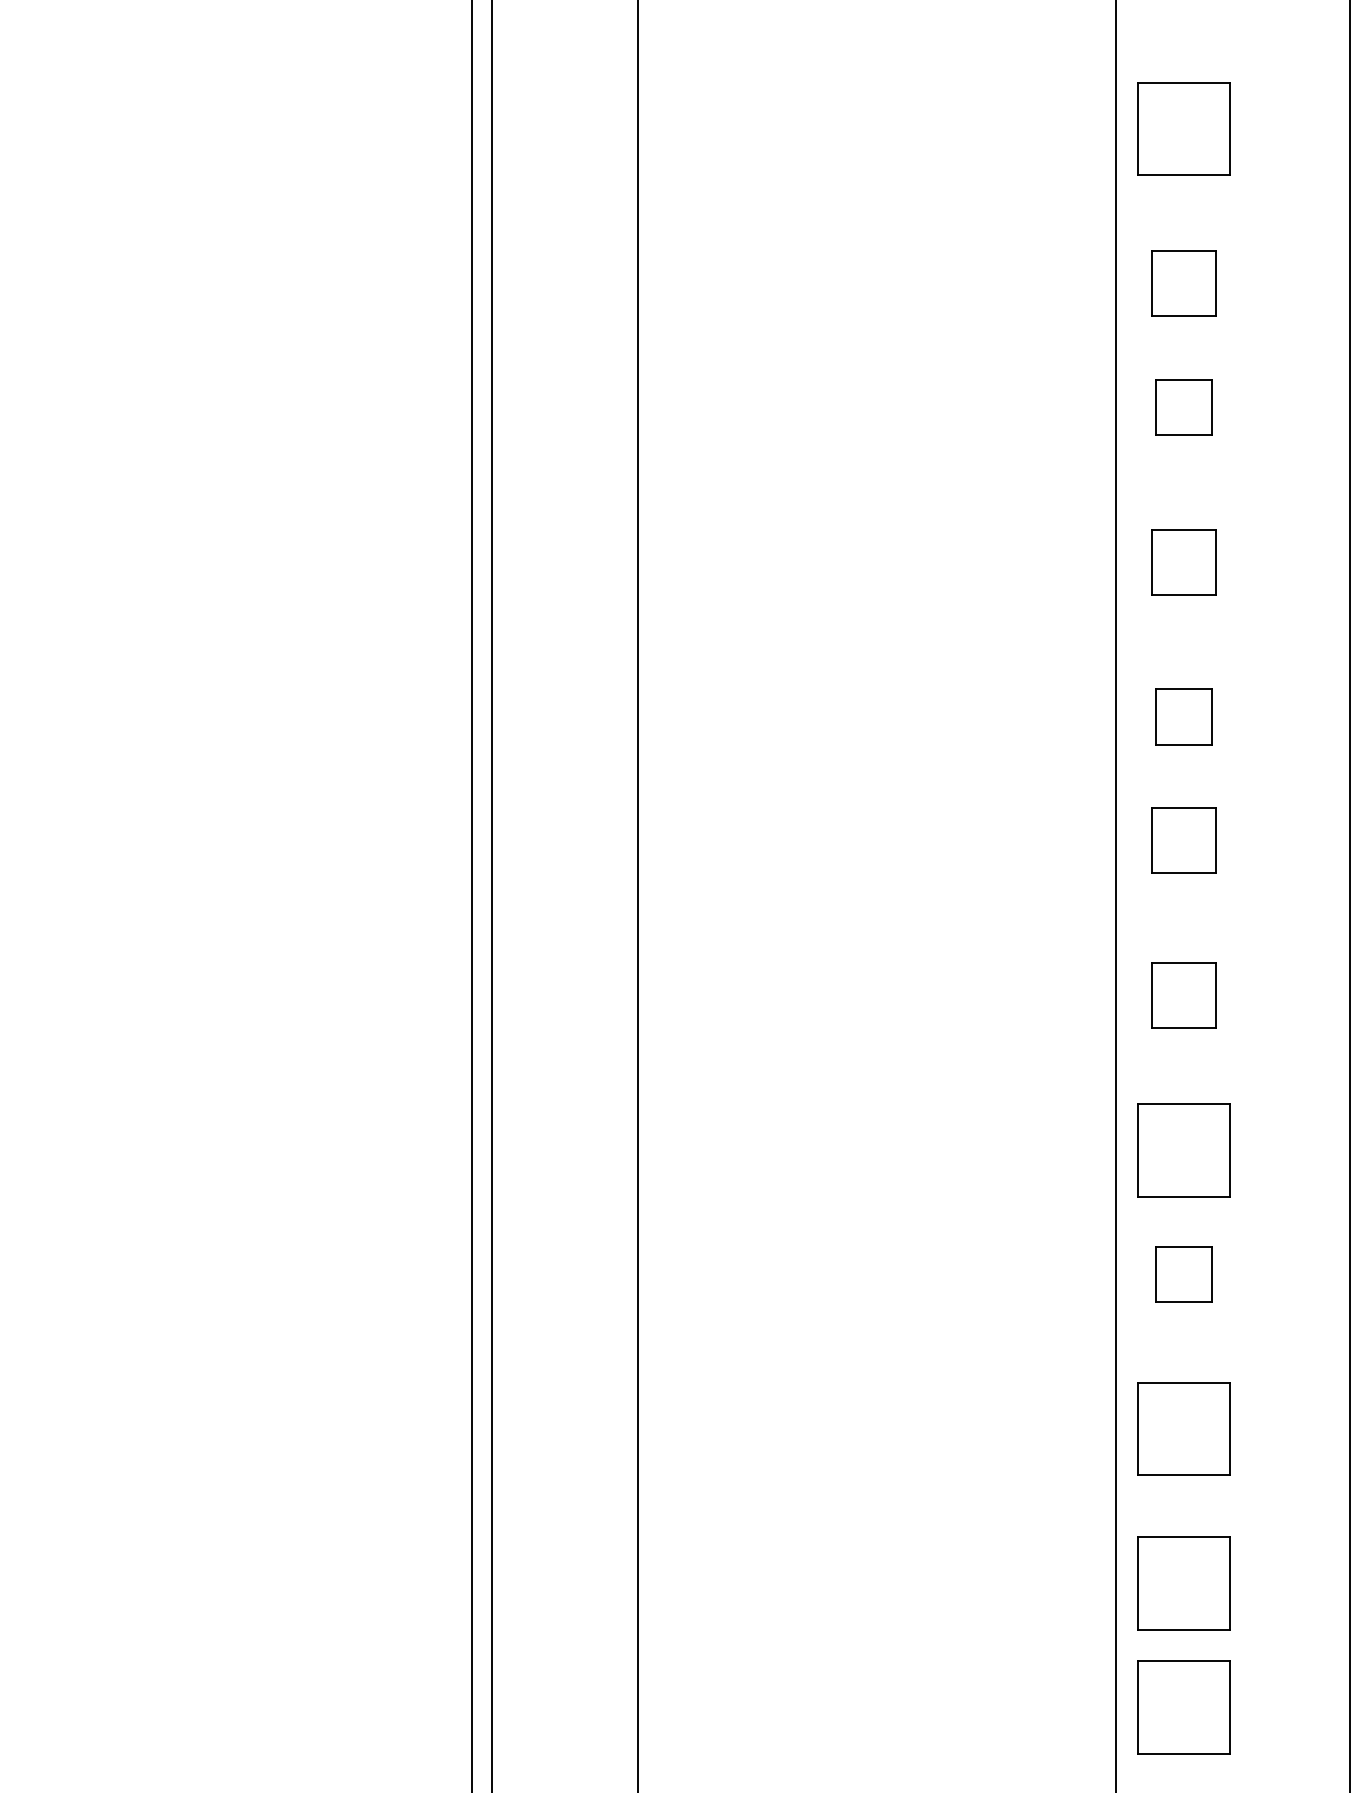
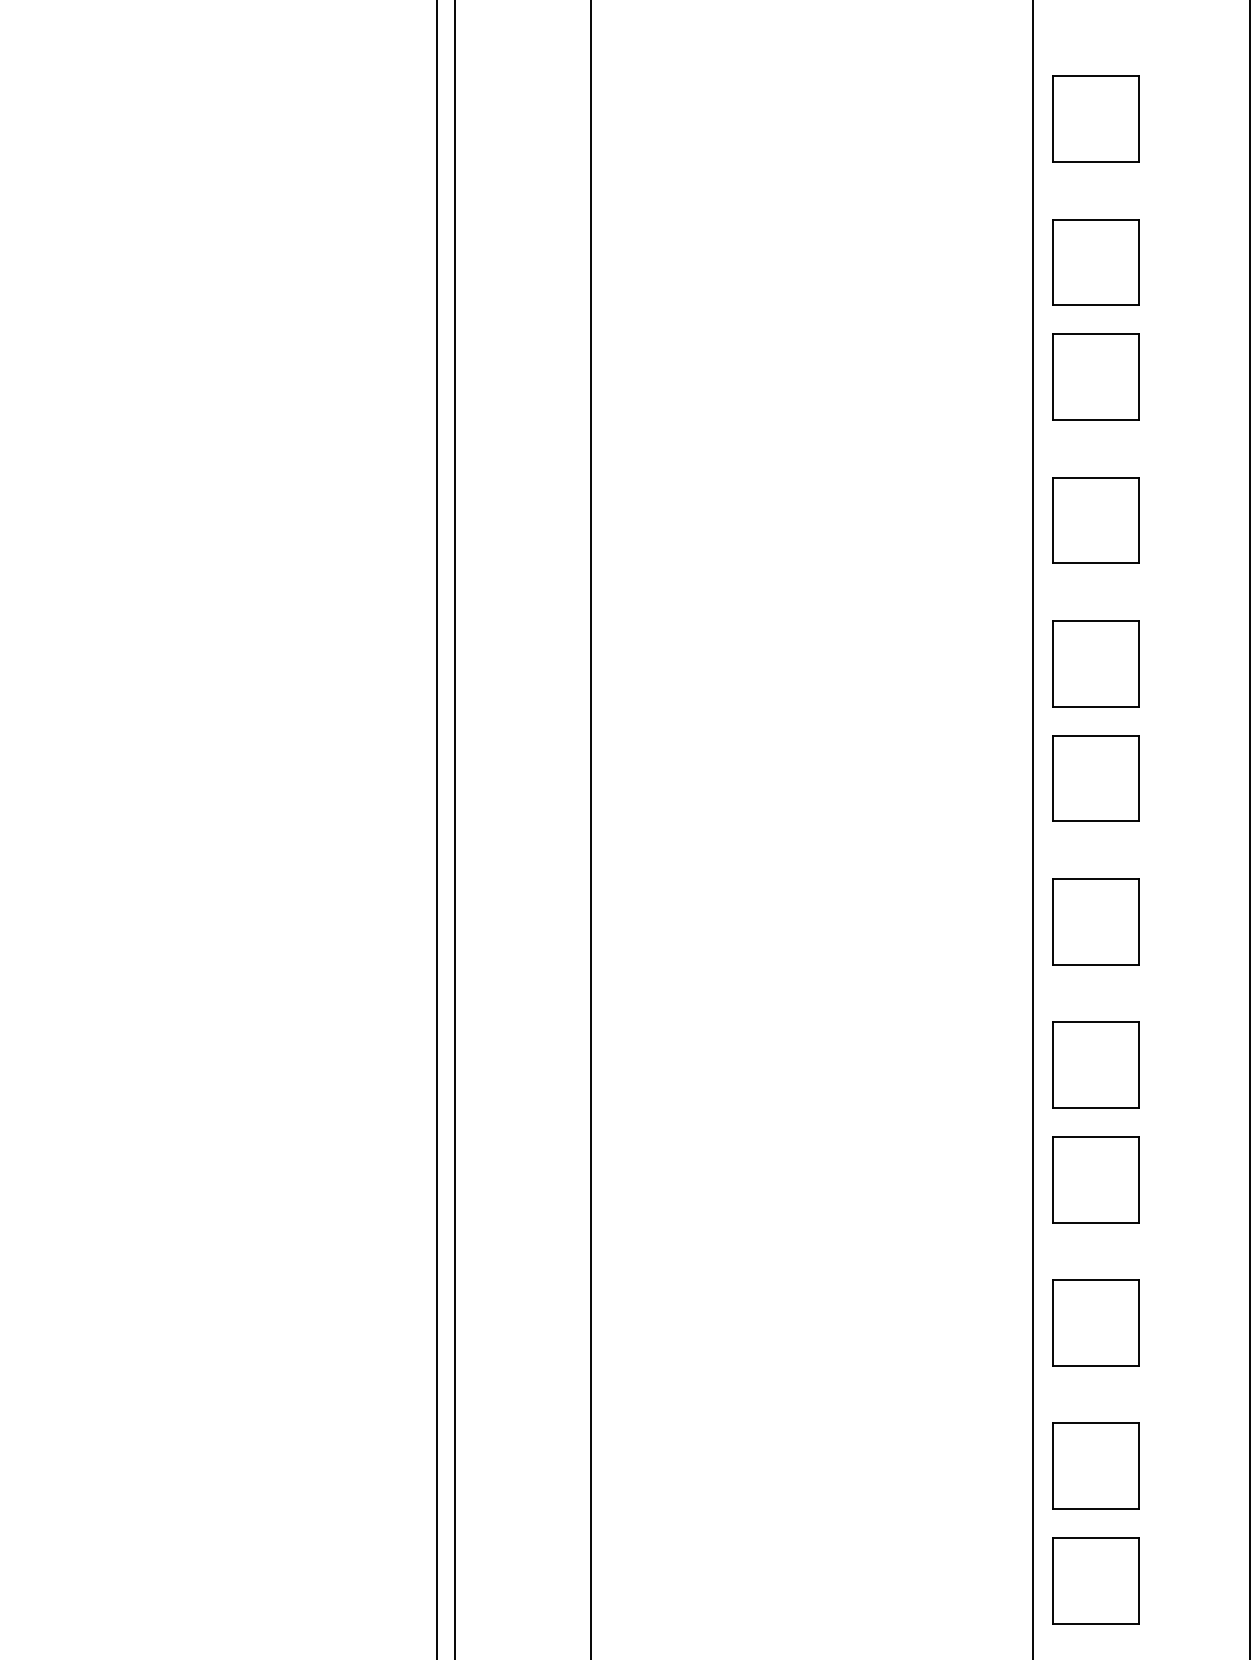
part: (1183, 283) -> (1095, 262), size x1.43
part: (1183, 406) -> (1095, 376), size x1.67
part: (1183, 562) -> (1095, 520), size x1.43
part: (1183, 716) -> (1095, 663), size x1.67
part: (1183, 840) -> (1095, 778), size x1.43
part: (1183, 995) -> (1095, 921), size x1.43
part: (1183, 1273) -> (1095, 1179), size x1.67

